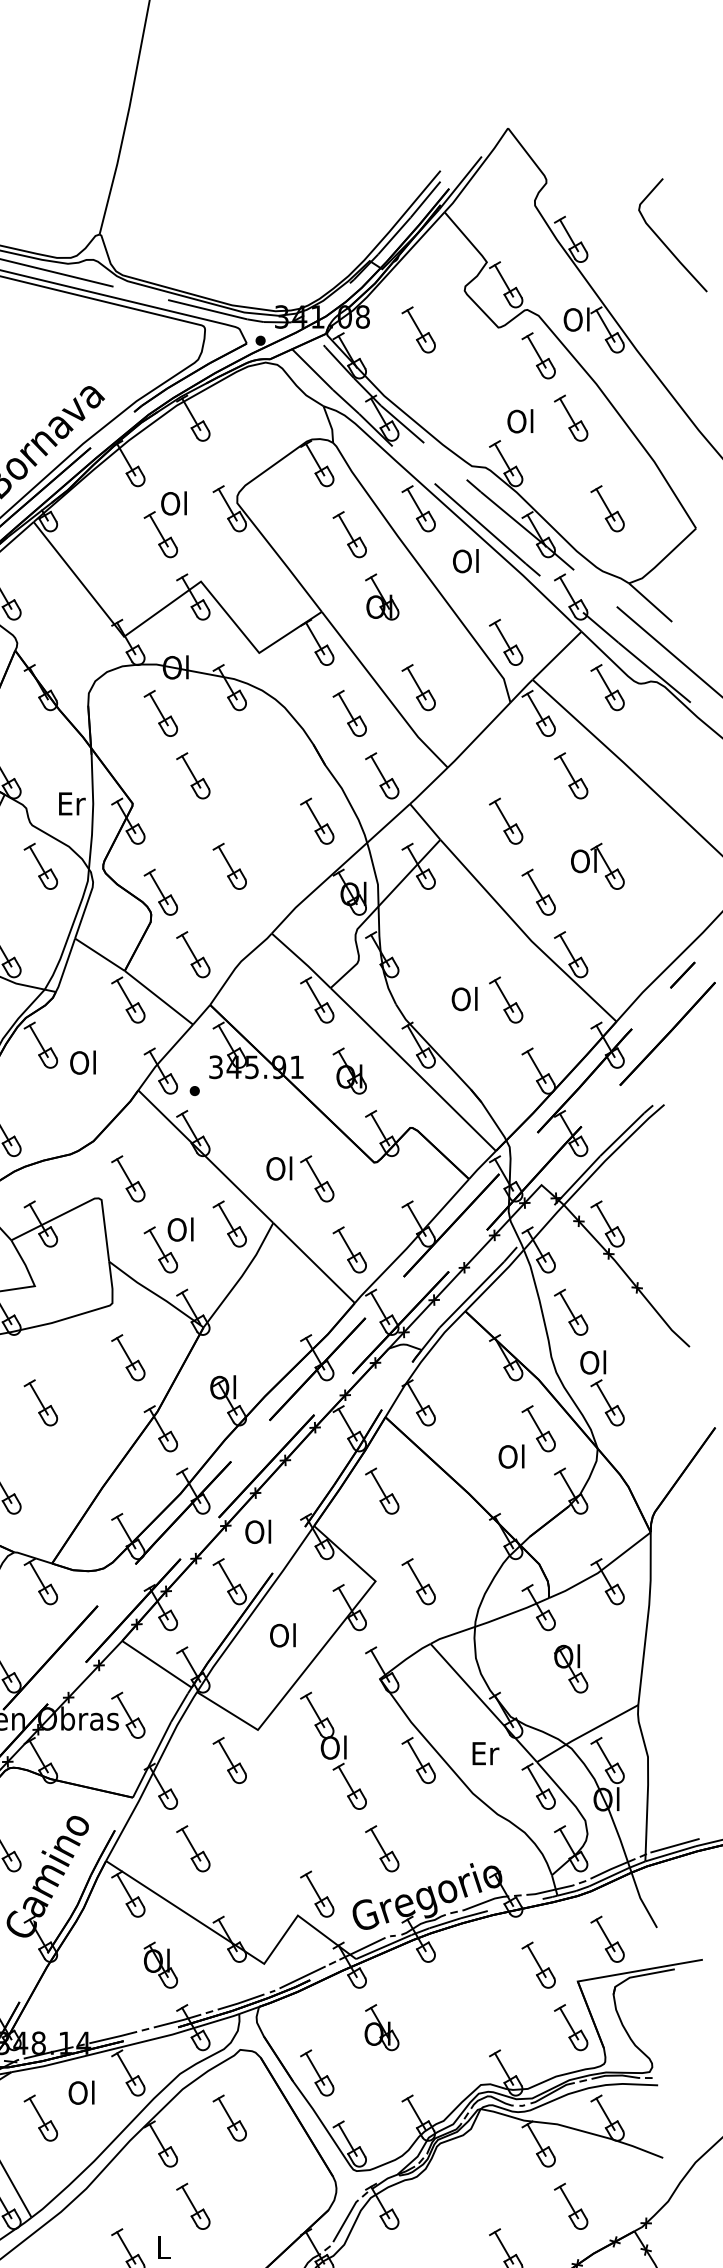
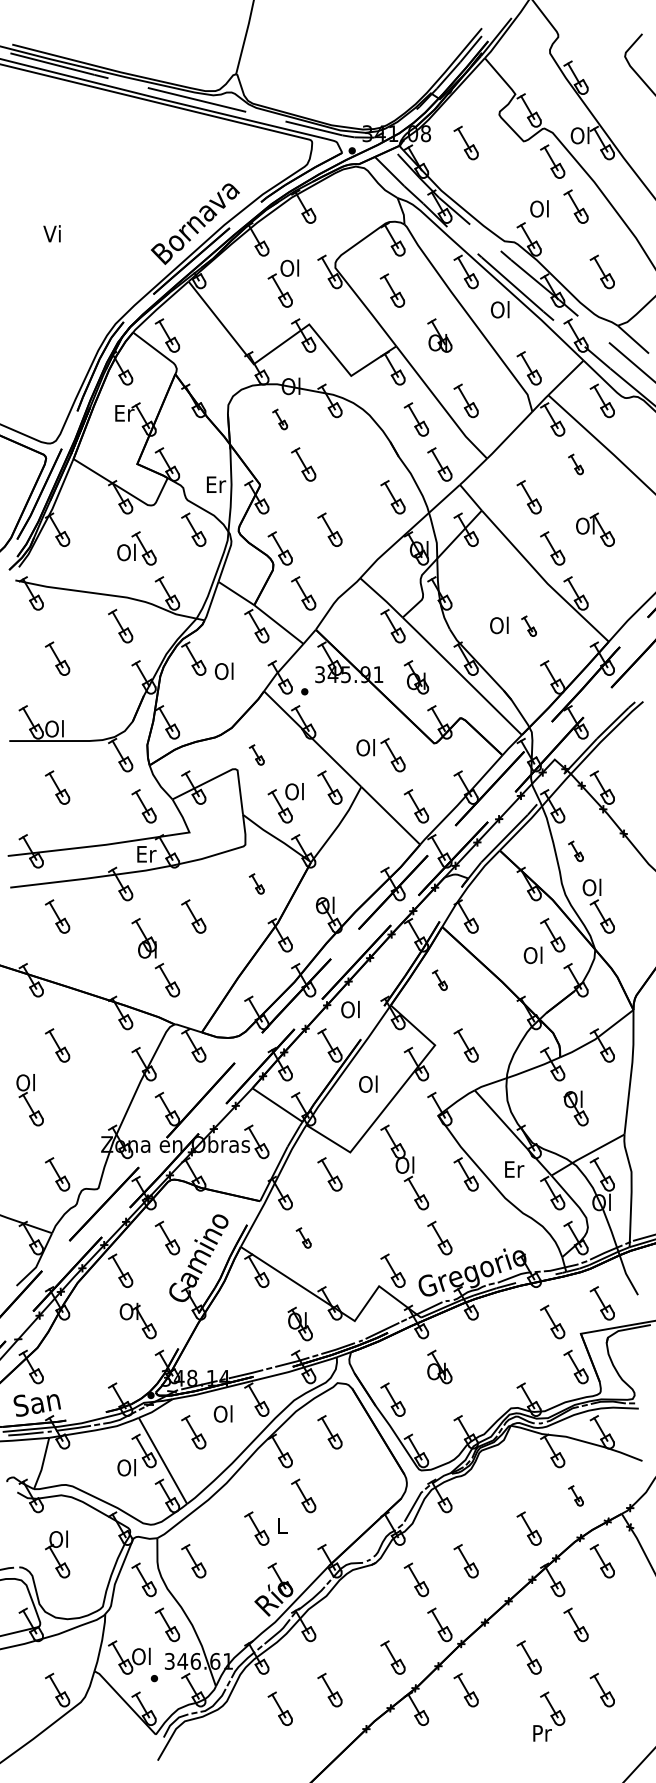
part: (349, 534) -> (392, 290), moved
part: (159, 713) -> (279, 419), size x0.6
part: (570, 775) -> (575, 464), size x0.6
part: (505, 1000) -> (528, 626), size x0.6
part: (127, 1178) -> (256, 754), size x0.6
part: (570, 1312) -> (575, 851), size x0.6
part: (127, 1356) -> (256, 883), size x0.6
part: (381, 1491) -> (439, 980), size x0.6
part: (193, 1847) -> (303, 1237), size x0.6
part: (159, 1964) -> (299, 1323), moved
part: (570, 2205) -> (575, 1495), size x0.6

